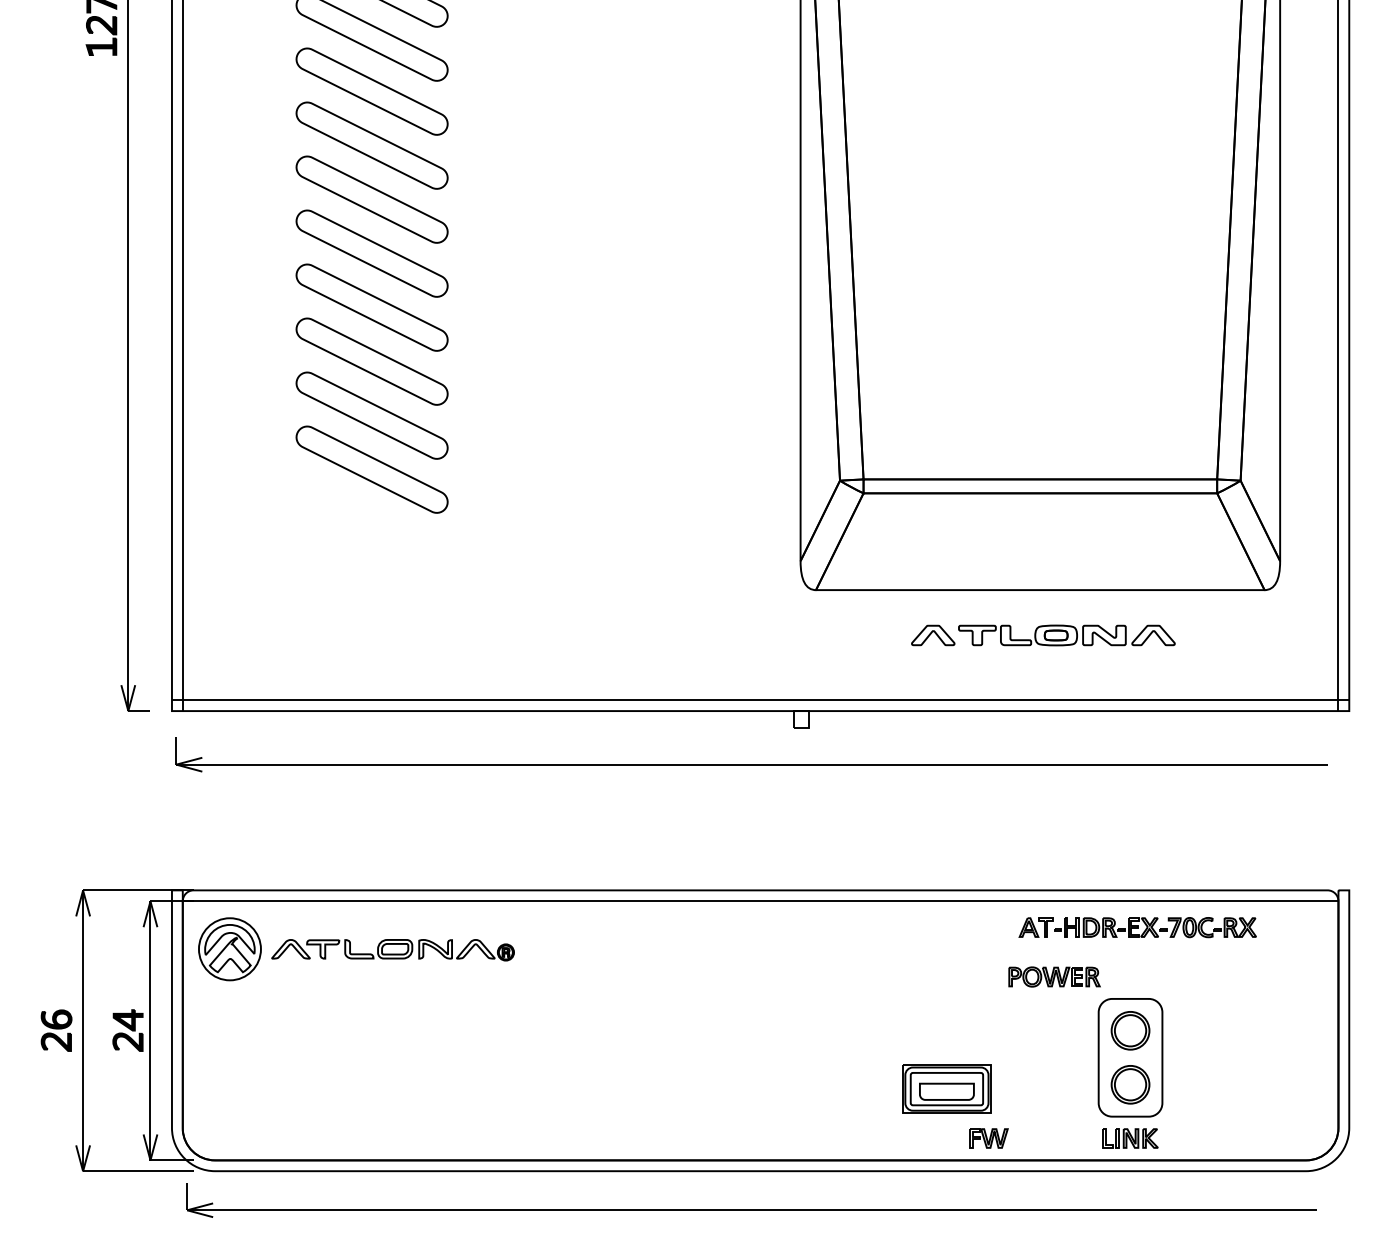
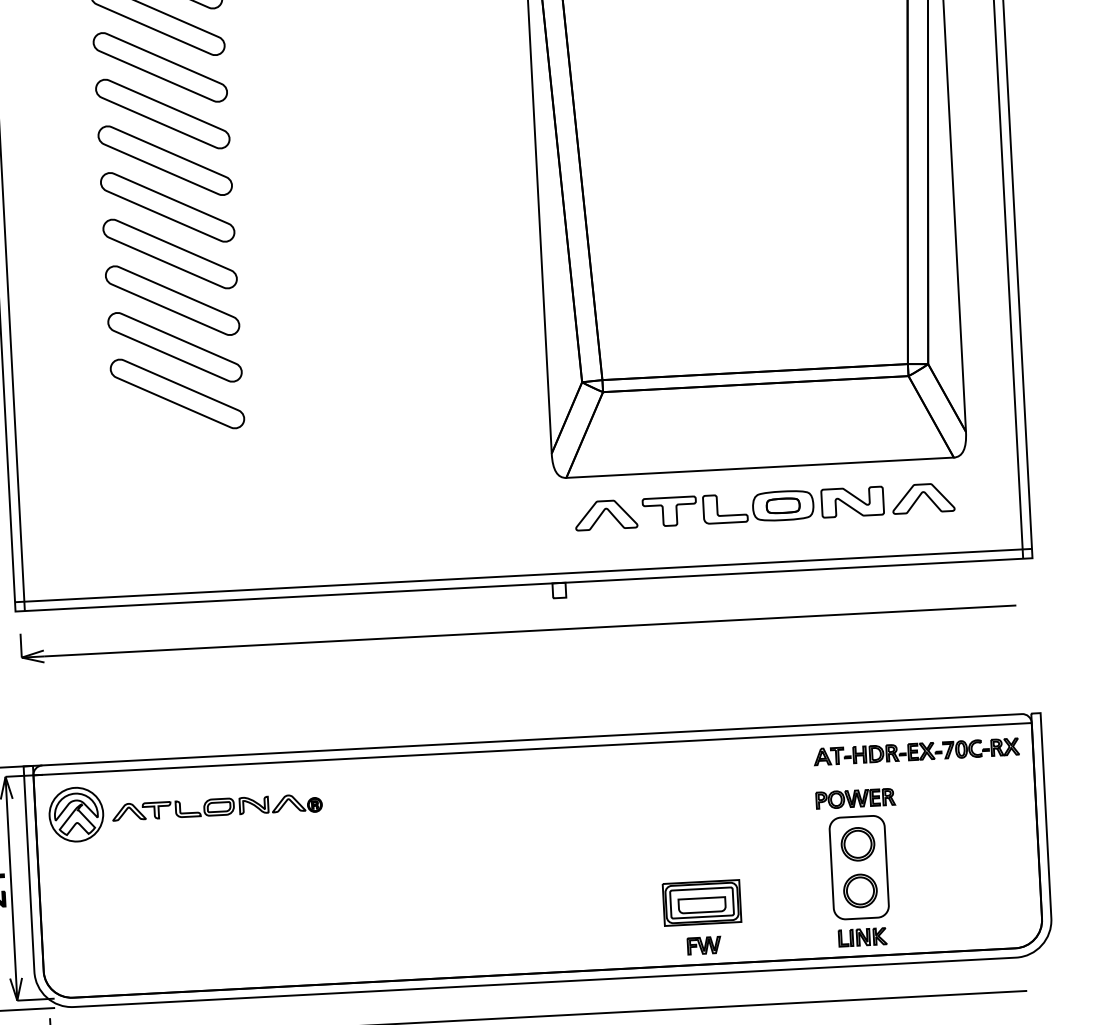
part: (1043, 635) -> (764, 506), size x1.67
part: (1137, 927) -> (916, 751), moved
part: (1054, 976) -> (855, 798), moved
part: (988, 1138) -> (703, 945), moved

